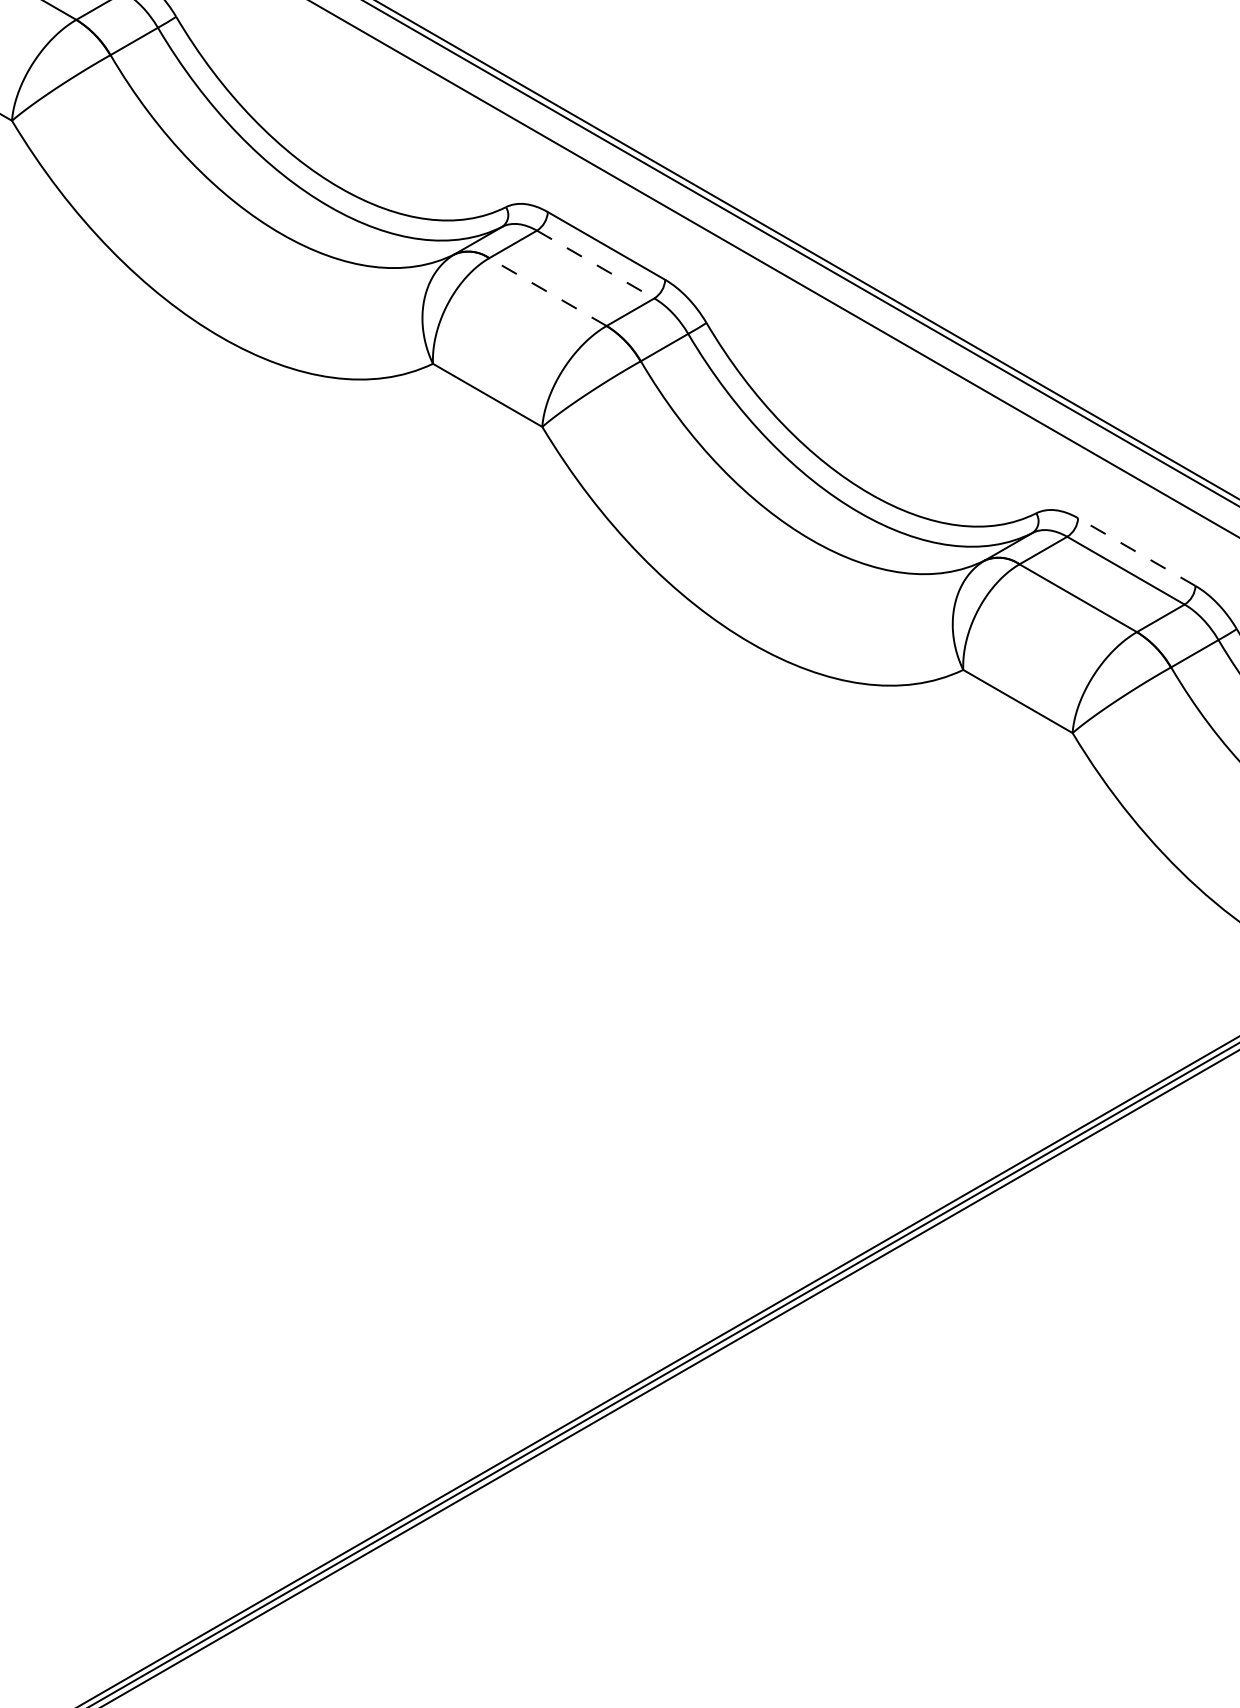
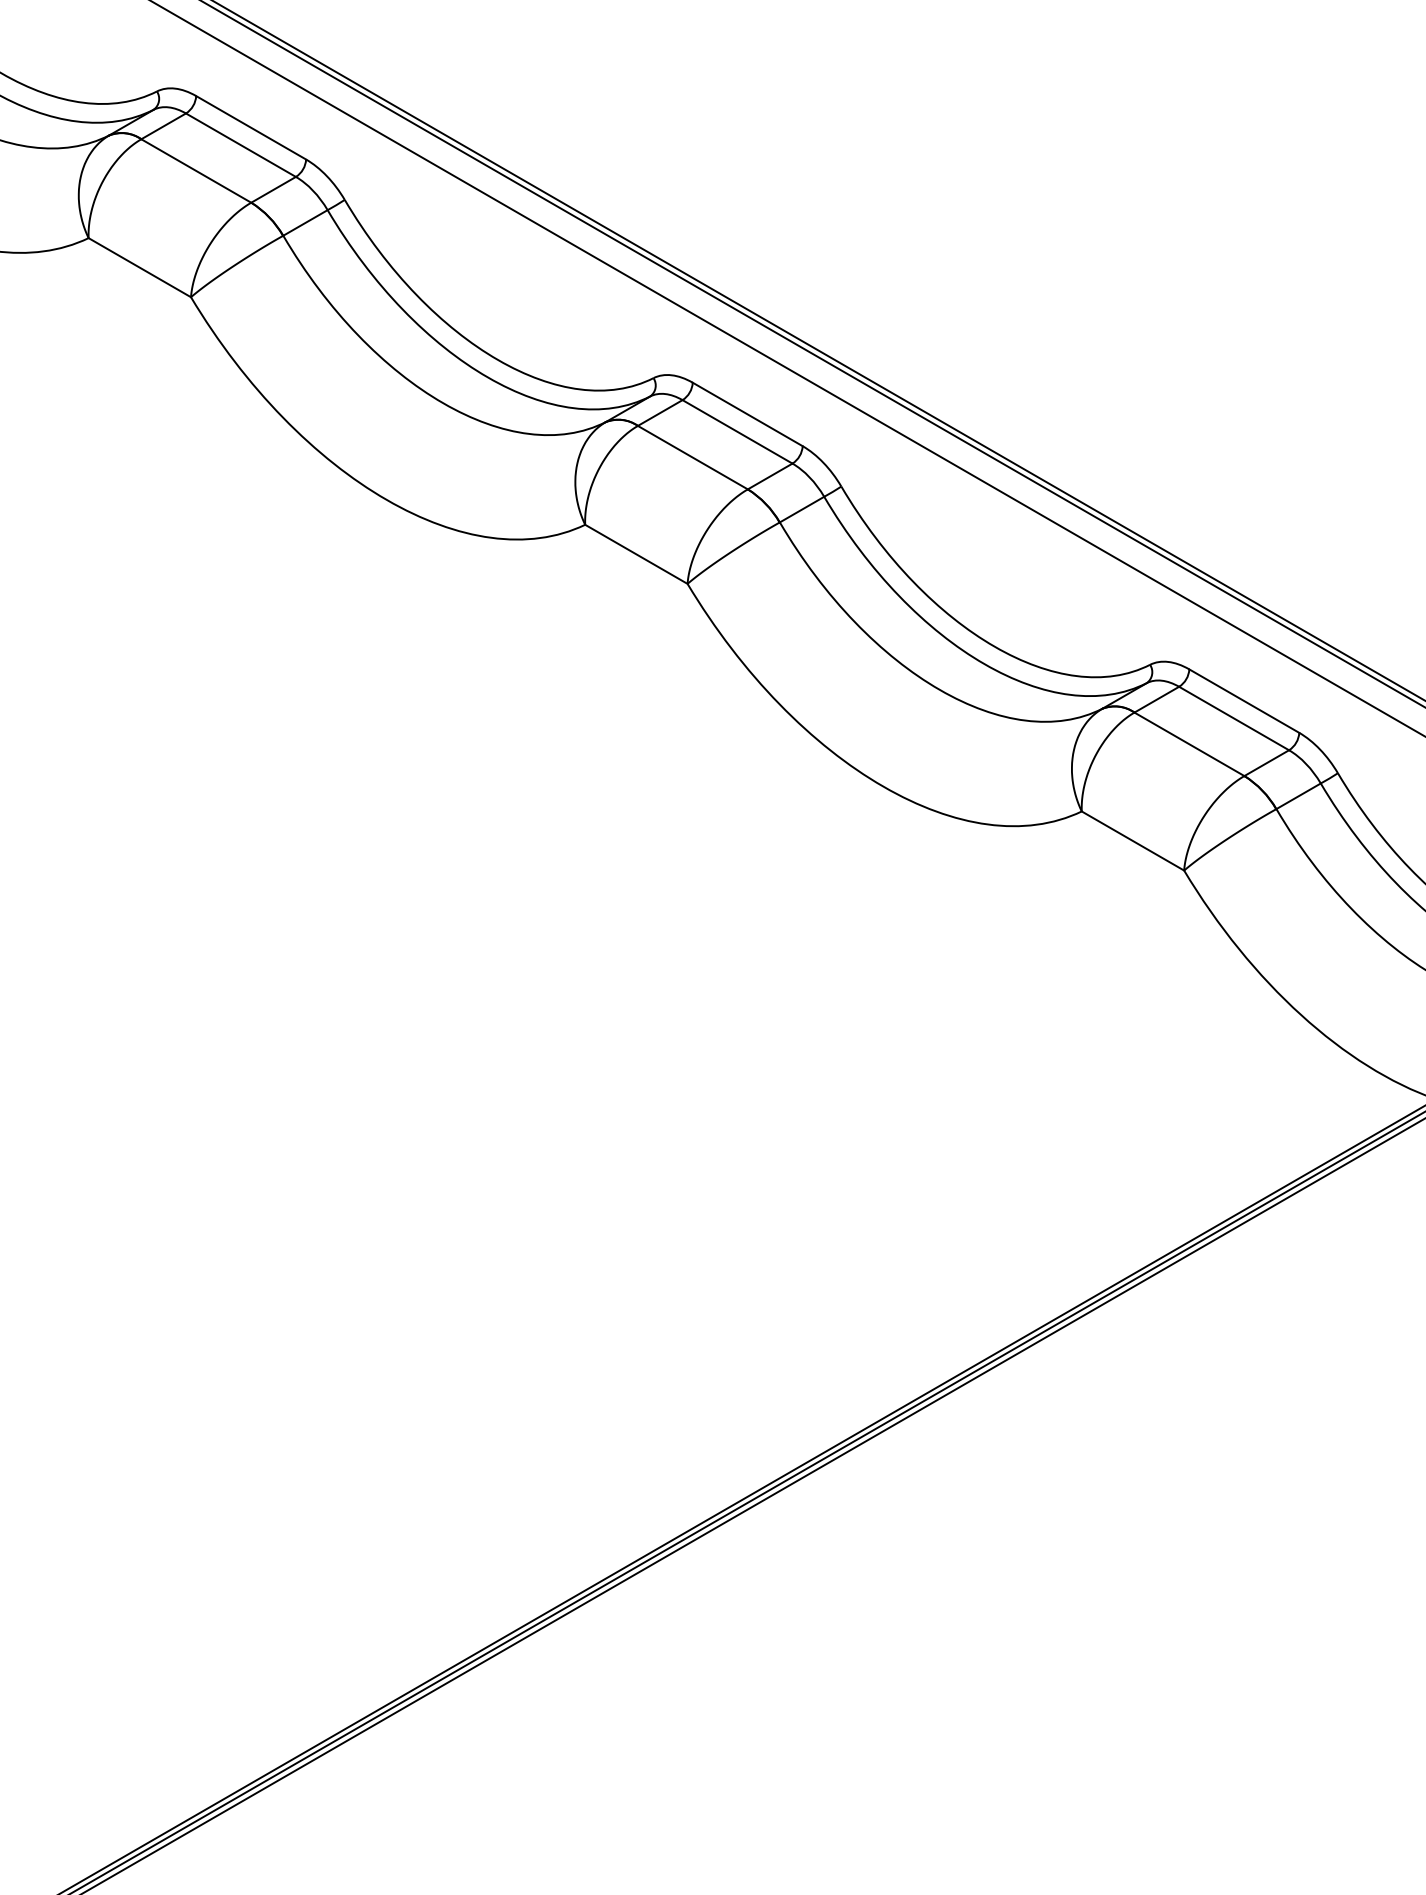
line: (595, 265) -> (737, 432), dashed -> solid
line: (547, 291) -> (692, 457), dashed -> solid
line: (1135, 551) -> (1243, 700), dashed -> solid

